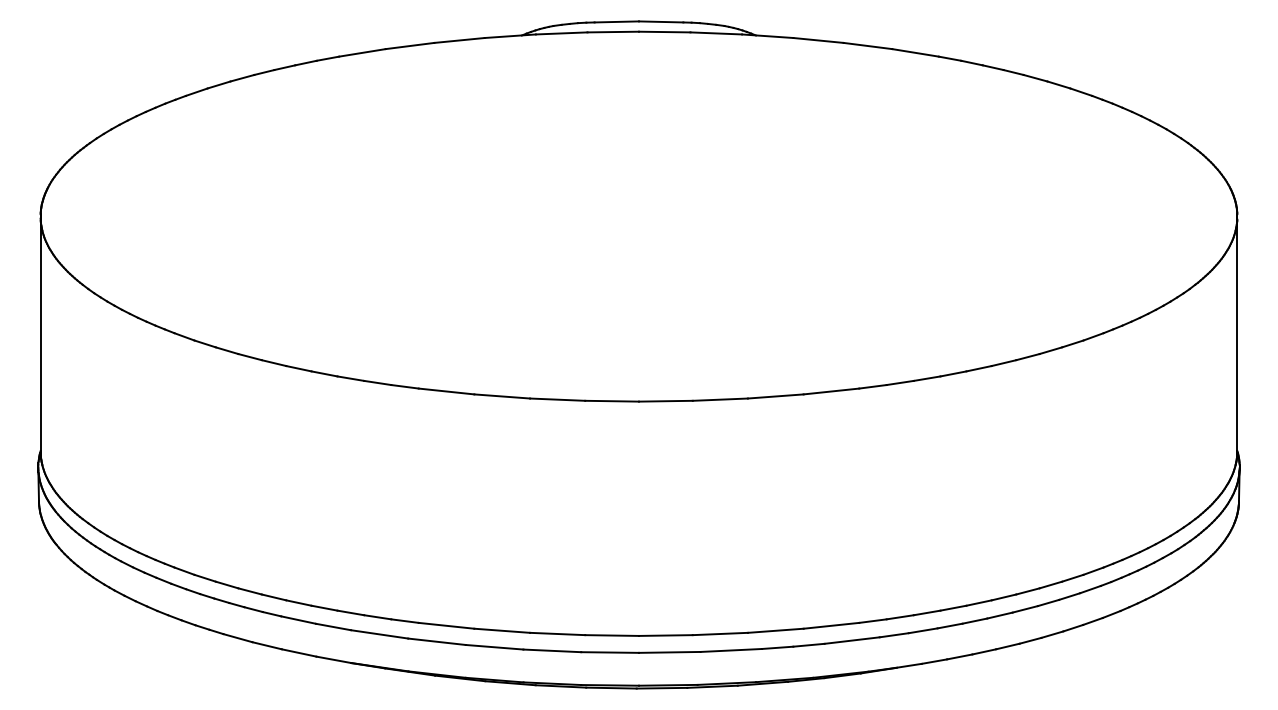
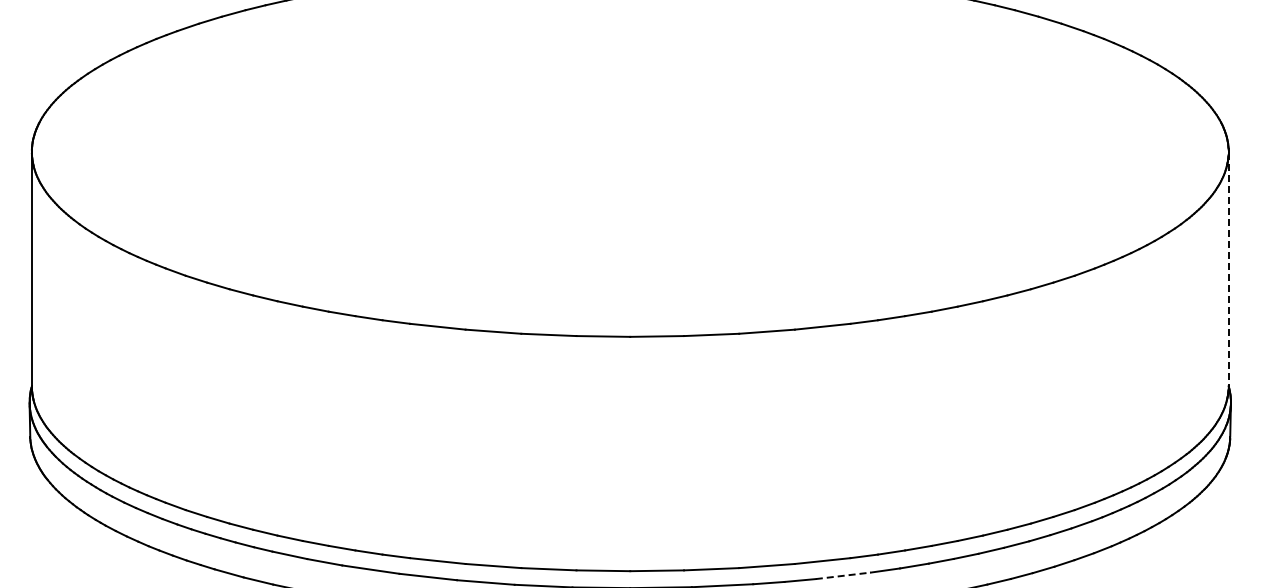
line: (1237, 334) -> (1228, 269), solid -> dashed
line: (852, 640) -> (843, 575), solid -> dashed

